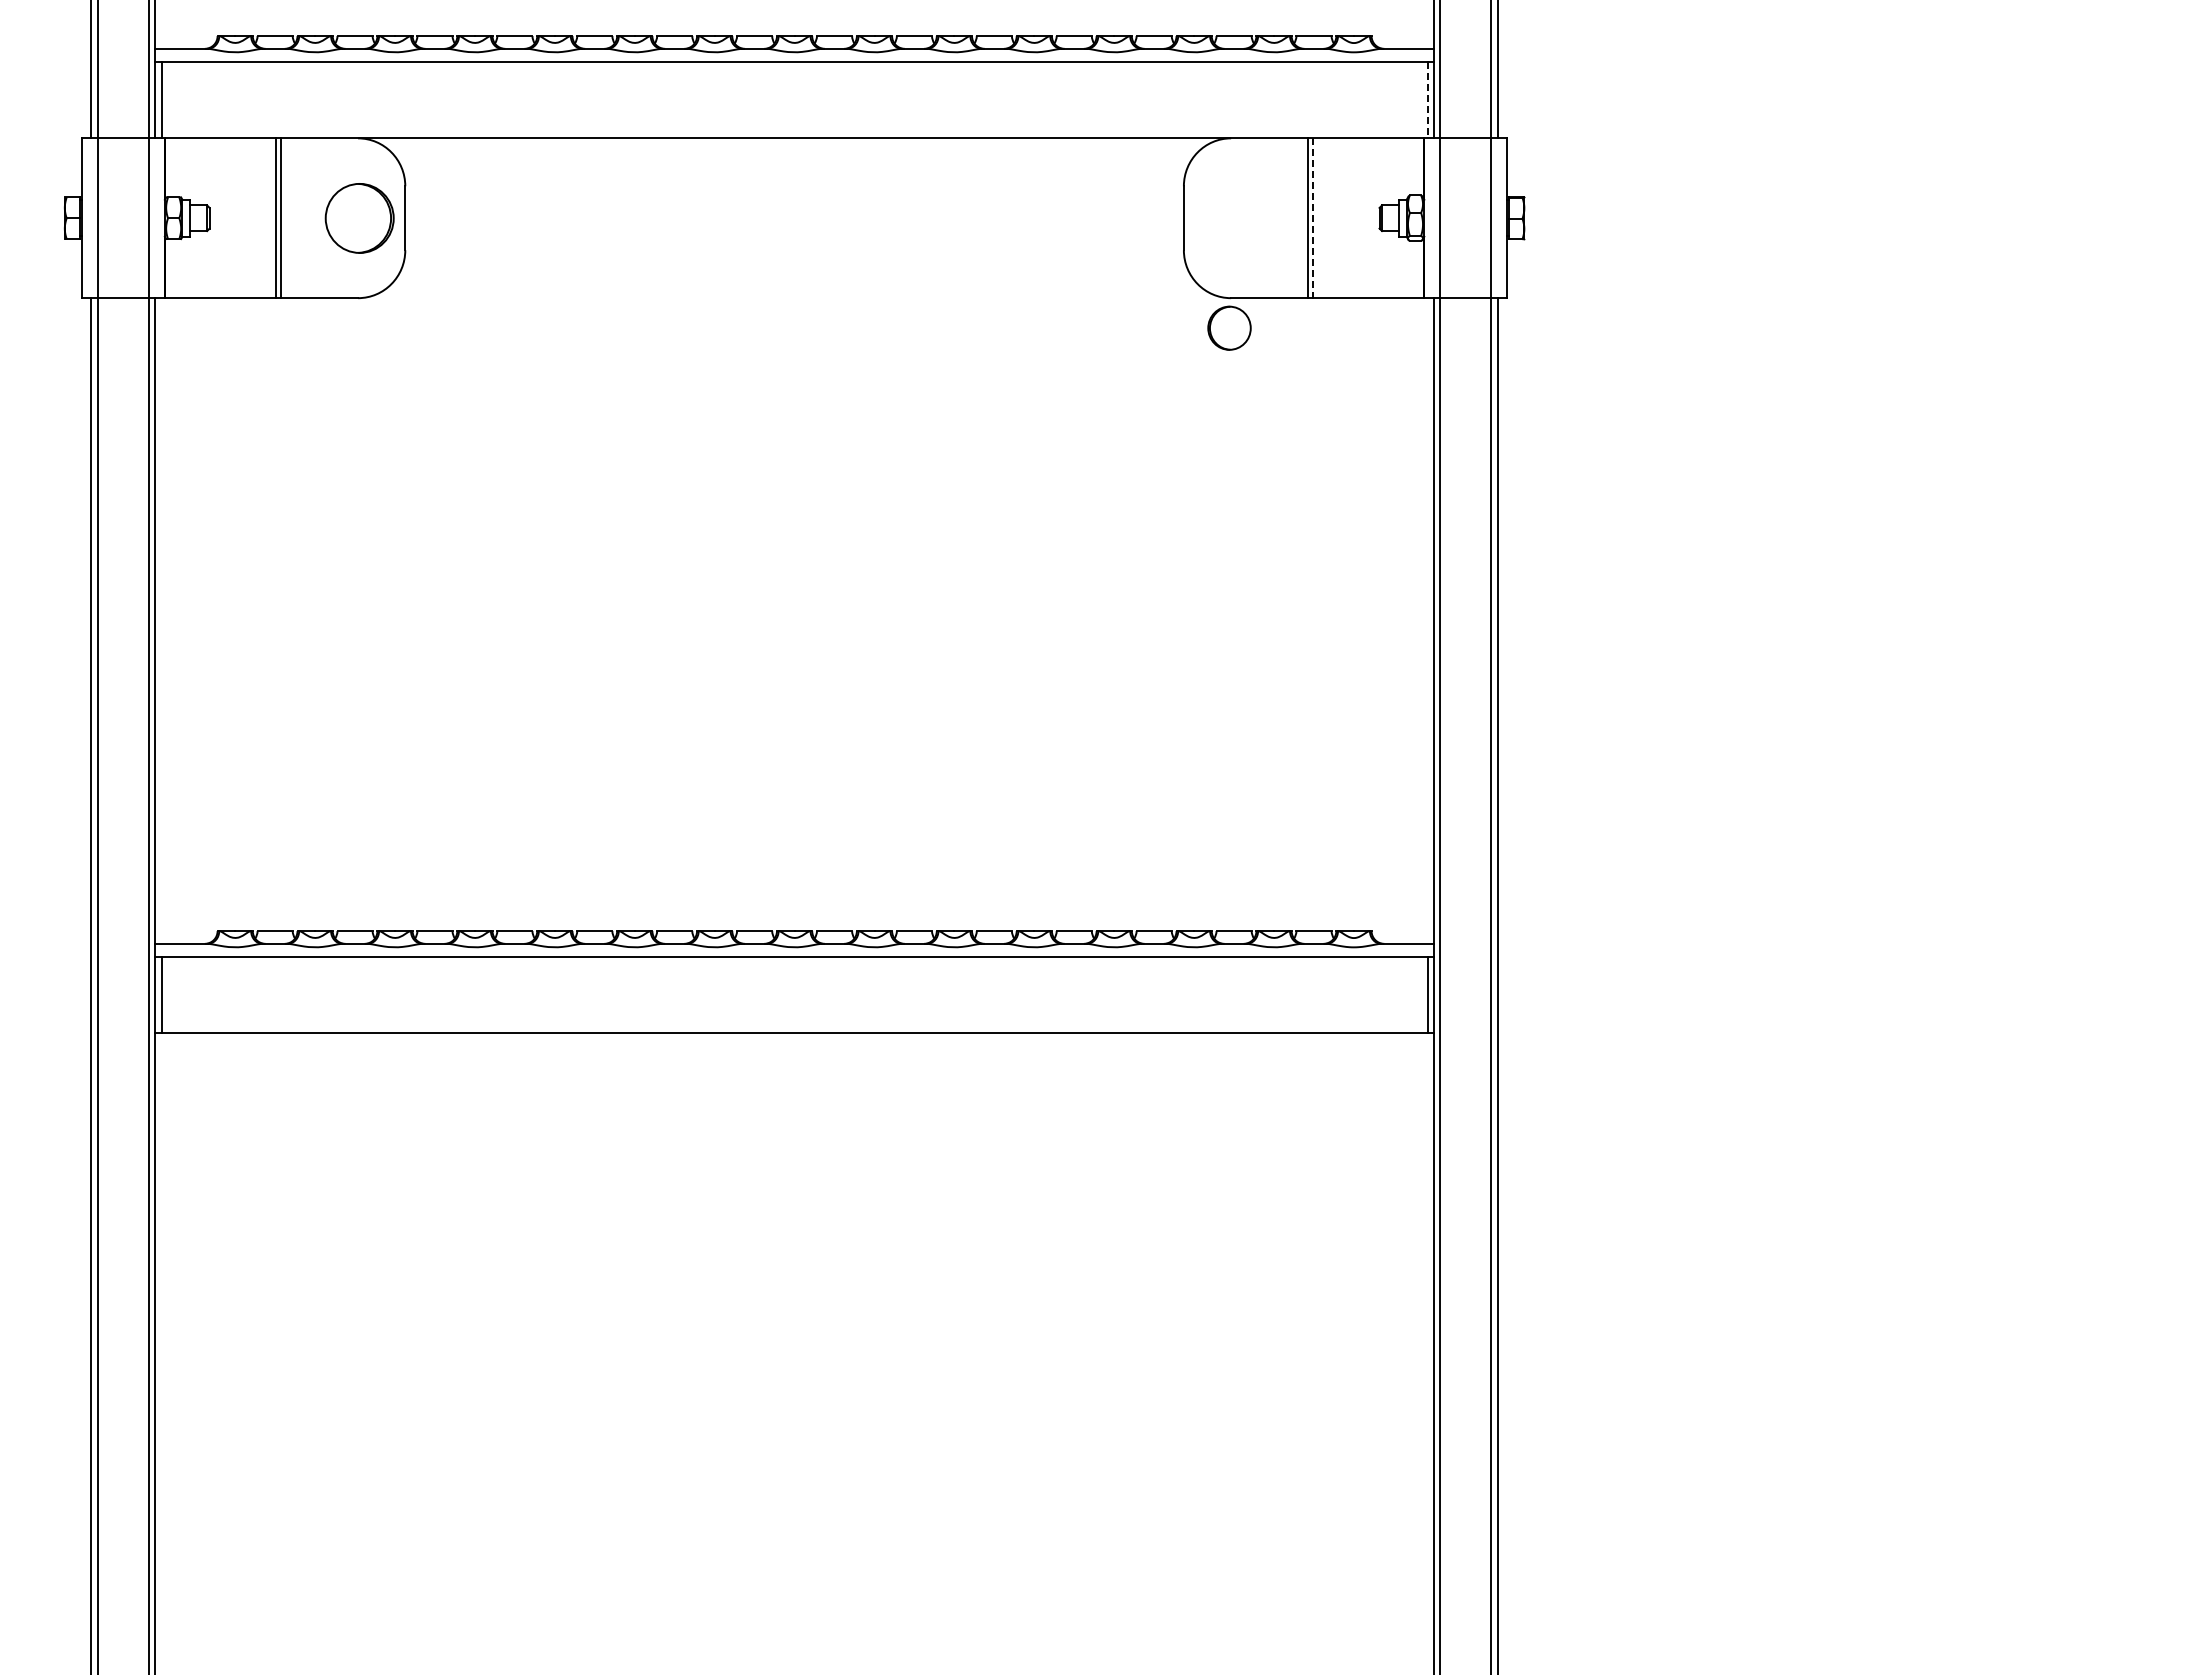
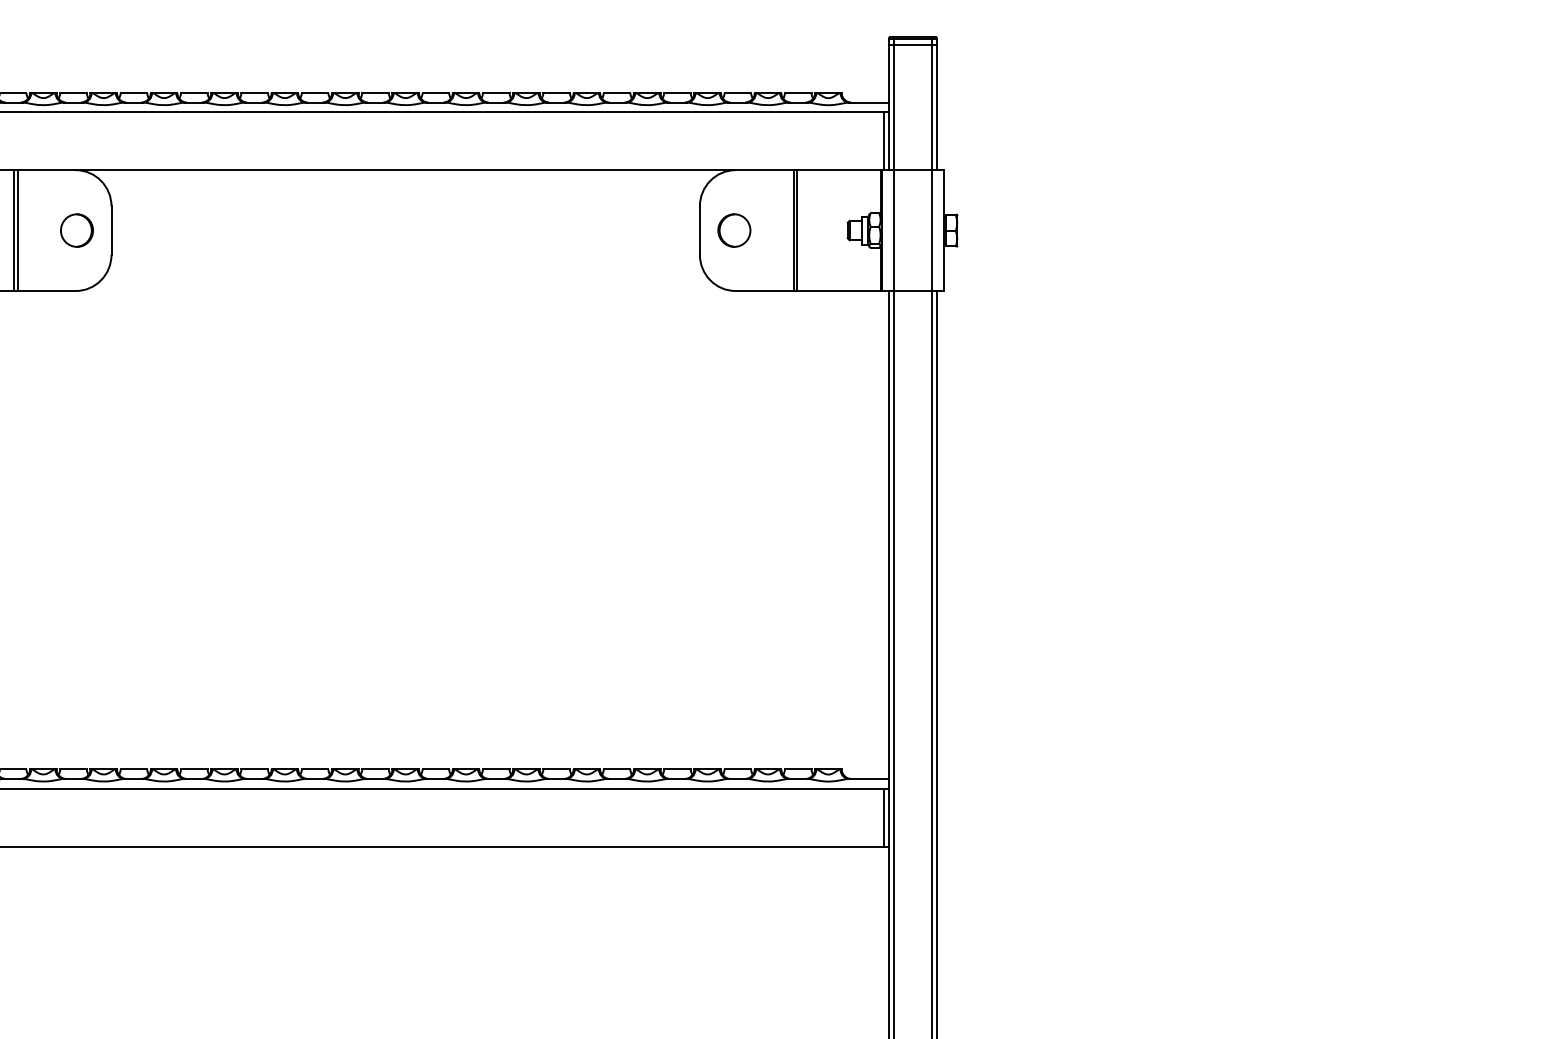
line: (1427, 100) -> (883, 141), dashed -> solid
part: (359, 217) -> (76, 230), size x0.62
line: (1312, 218) -> (797, 230), dashed -> solid
part: (1229, 327) -> (734, 230), moved

